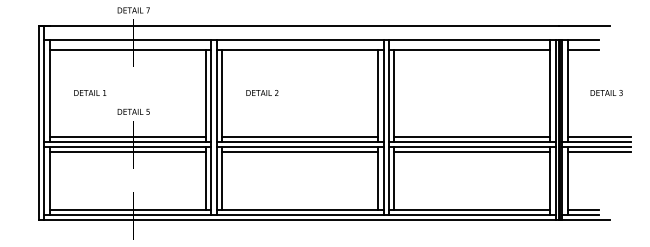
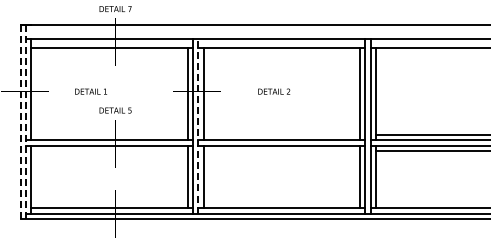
text: (90, 92) -> (91, 91), moved
text: (262, 92) -> (274, 91), moved
line: (38, 122) -> (20, 121), solid -> dashed
line: (44, 122) -> (26, 121), solid -> dashed
line: (216, 127) -> (198, 126), solid -> dashed
line: (127, 136) -> (109, 135), removed
line: (299, 136) -> (281, 135), removed
line: (127, 152) -> (109, 151), removed
line: (299, 152) -> (281, 151), removed

